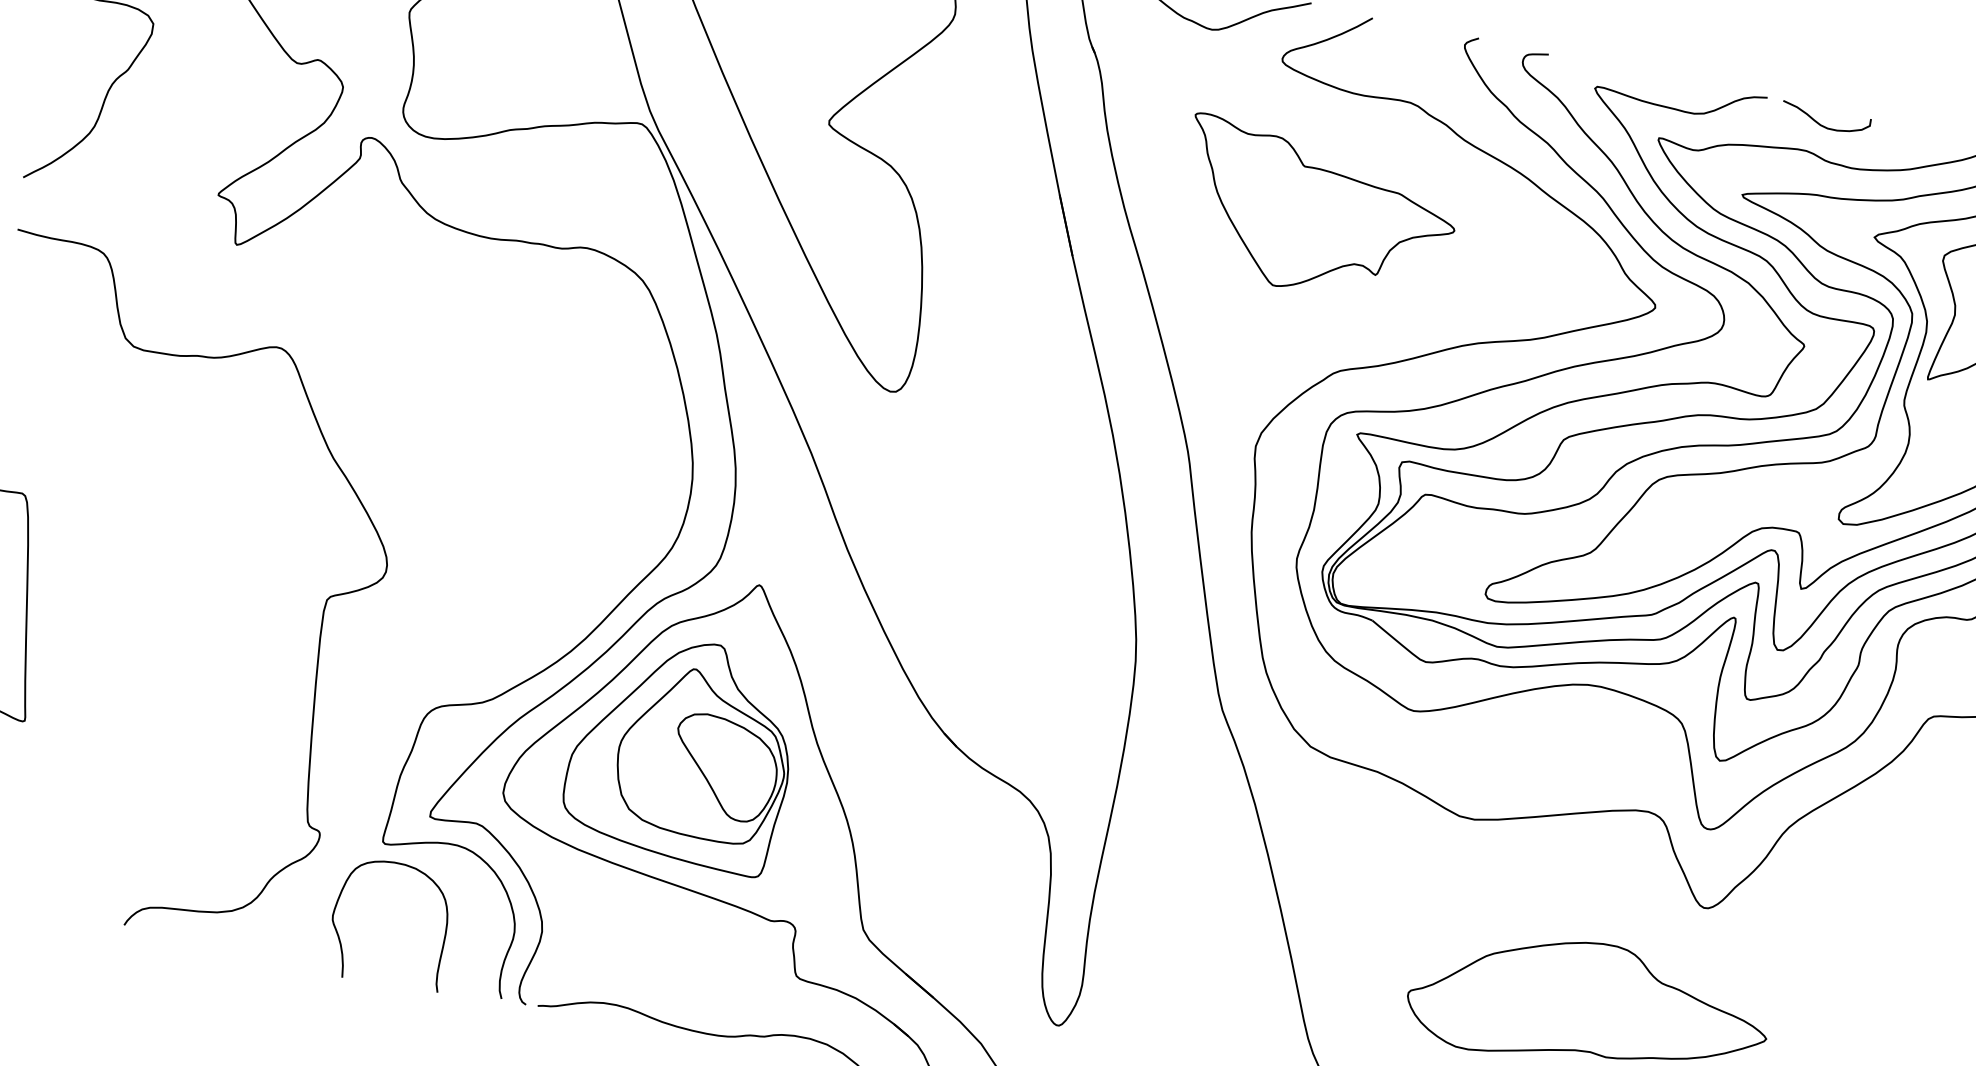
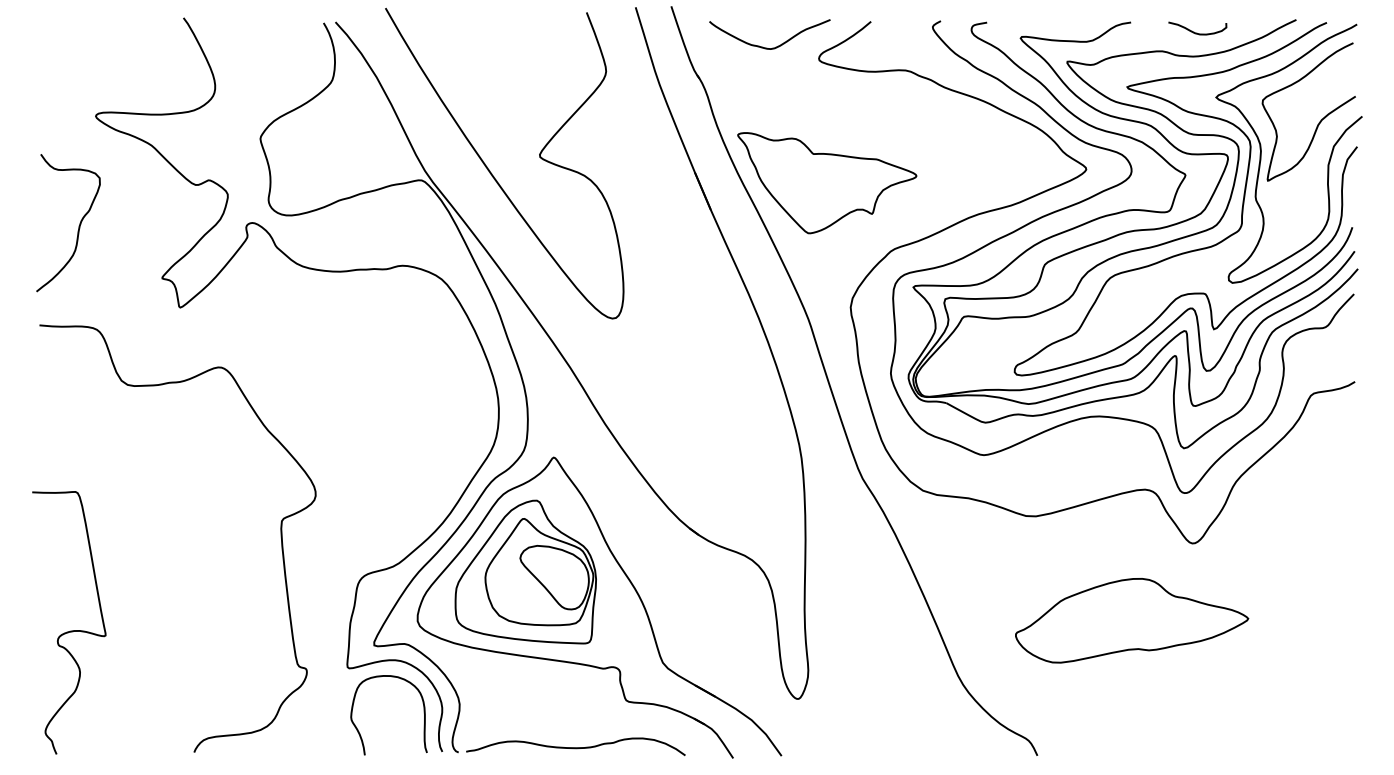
curve: (1824, 124) -> (1197, 32), moved
part: (1316, 215) -> (827, 183), moved
curve: (340, 936) -> (358, 729), moved

